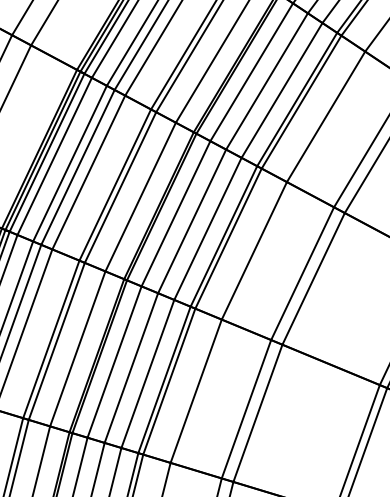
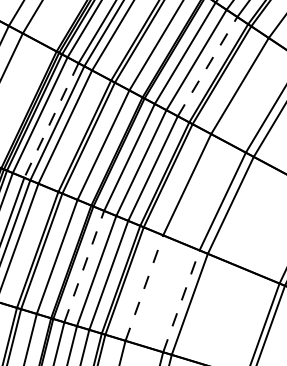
line: (281, 90) -> (207, 66), solid -> dashed
line: (70, 163) -> (51, 120), solid -> dashed
line: (114, 361) -> (84, 266), solid -> dashed
line: (196, 390) -> (144, 287), solid -> dashed
line: (246, 408) -> (181, 300), solid -> dashed

